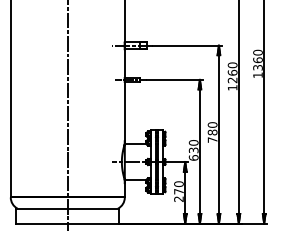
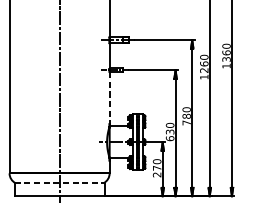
line: (124, 113) -> (109, 99), solid -> dashed
line: (68, 208) -> (60, 183), solid -> dashed

